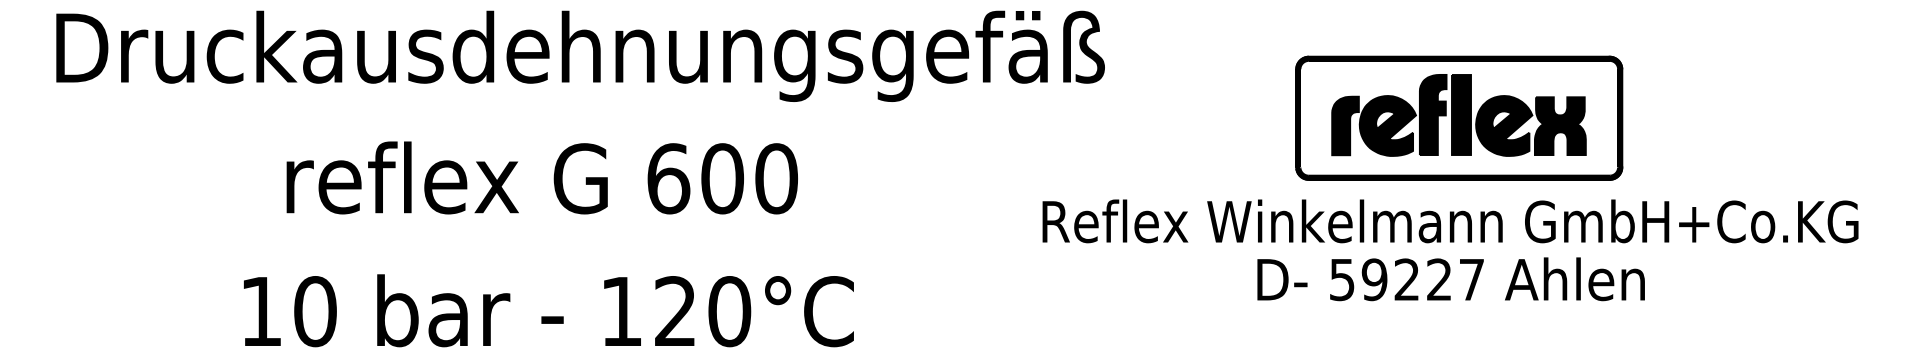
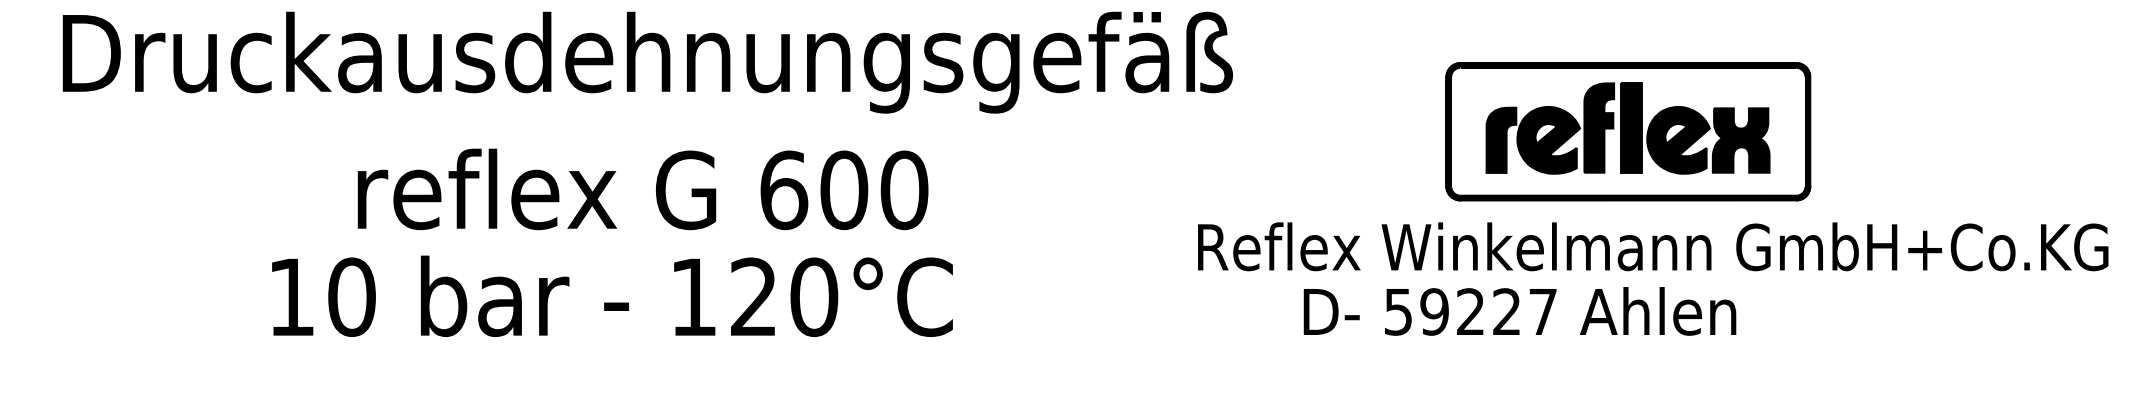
text: (541, 177) -> (642, 188), moved
text: (1450, 221) -> (1653, 246), moved
text: (1450, 279) -> (1519, 311), moved
text: (548, 310) -> (612, 296), moved

